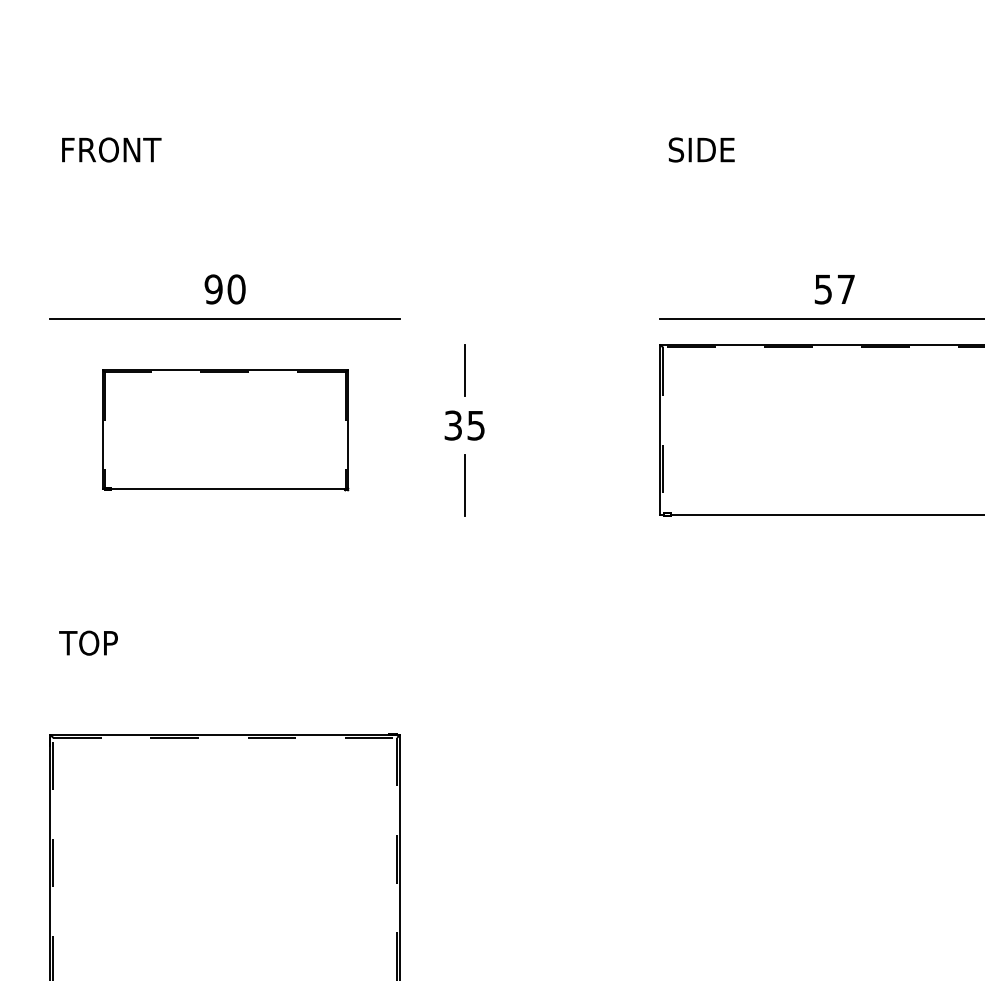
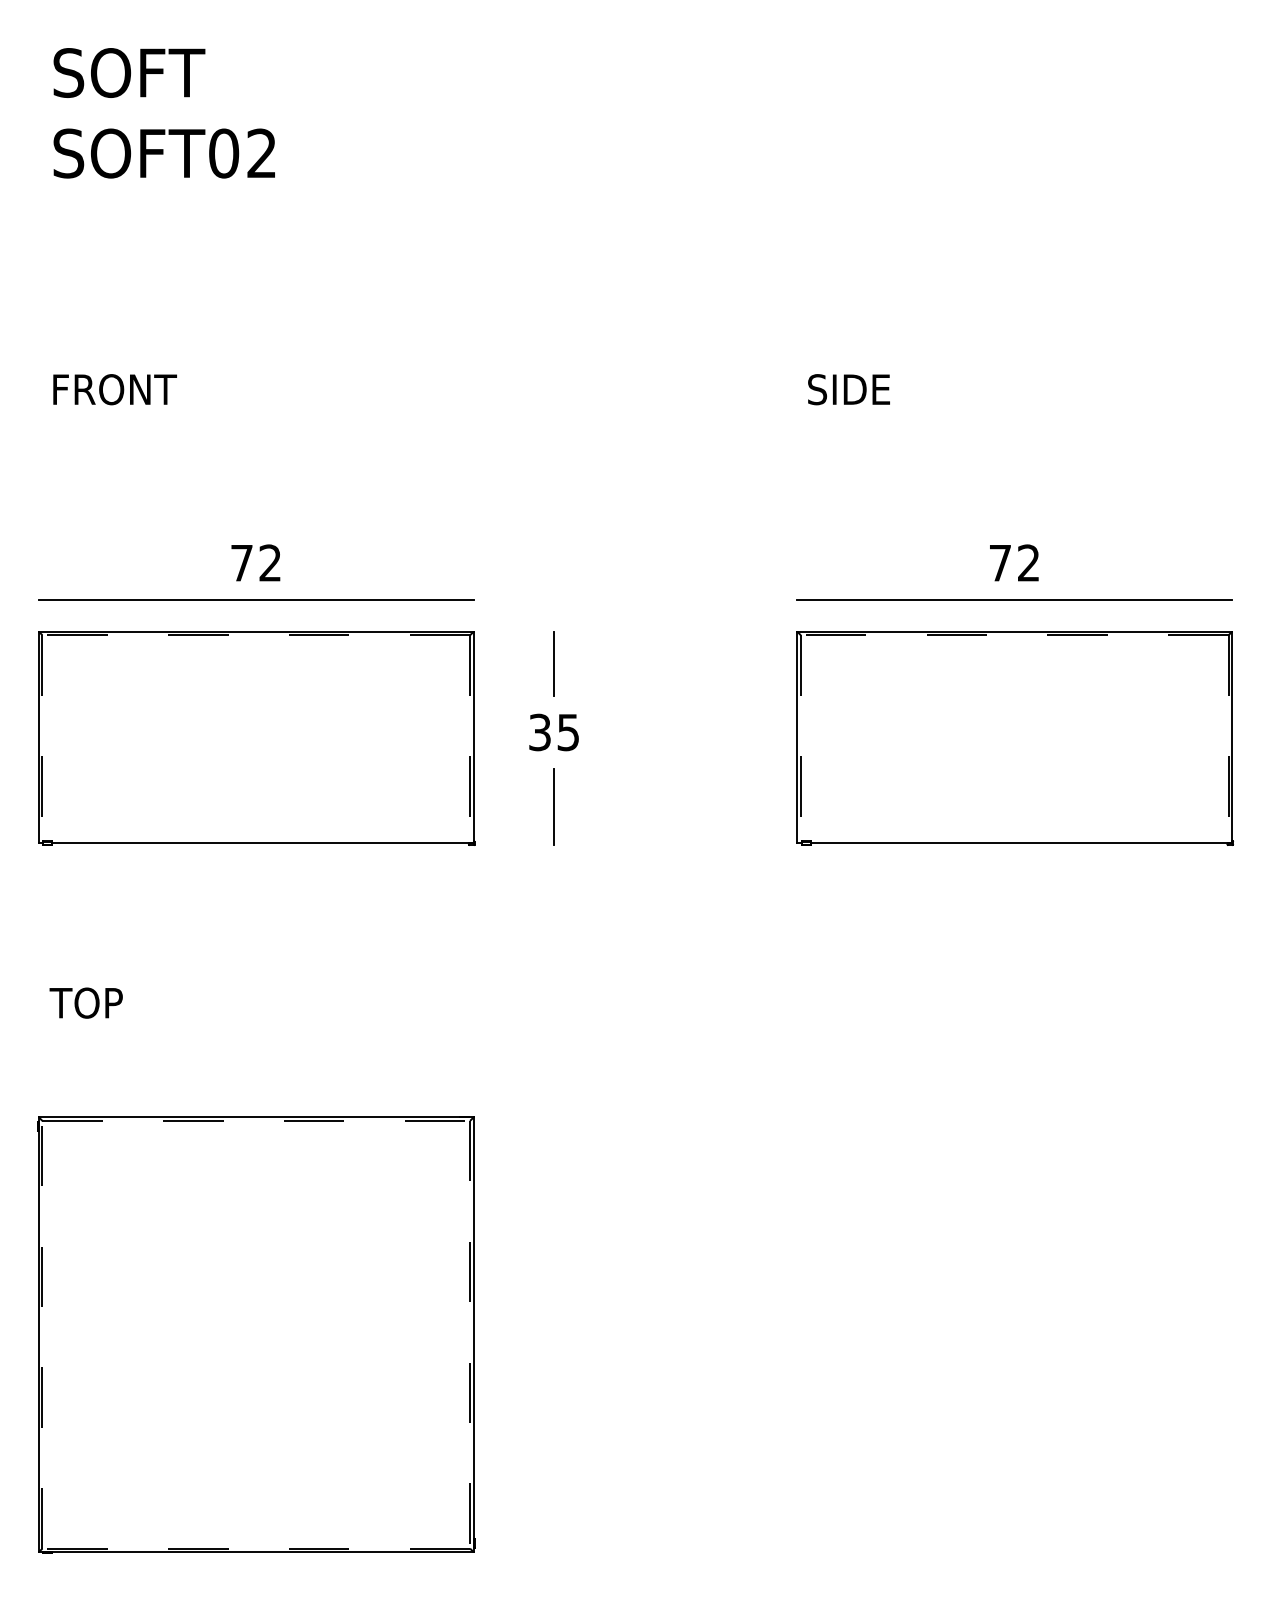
text: (224, 288) -> (255, 562), 90 -> 72
text: (834, 288) -> (1014, 562), 57 -> 72
part: (225, 430) -> (256, 738), size x1.43

